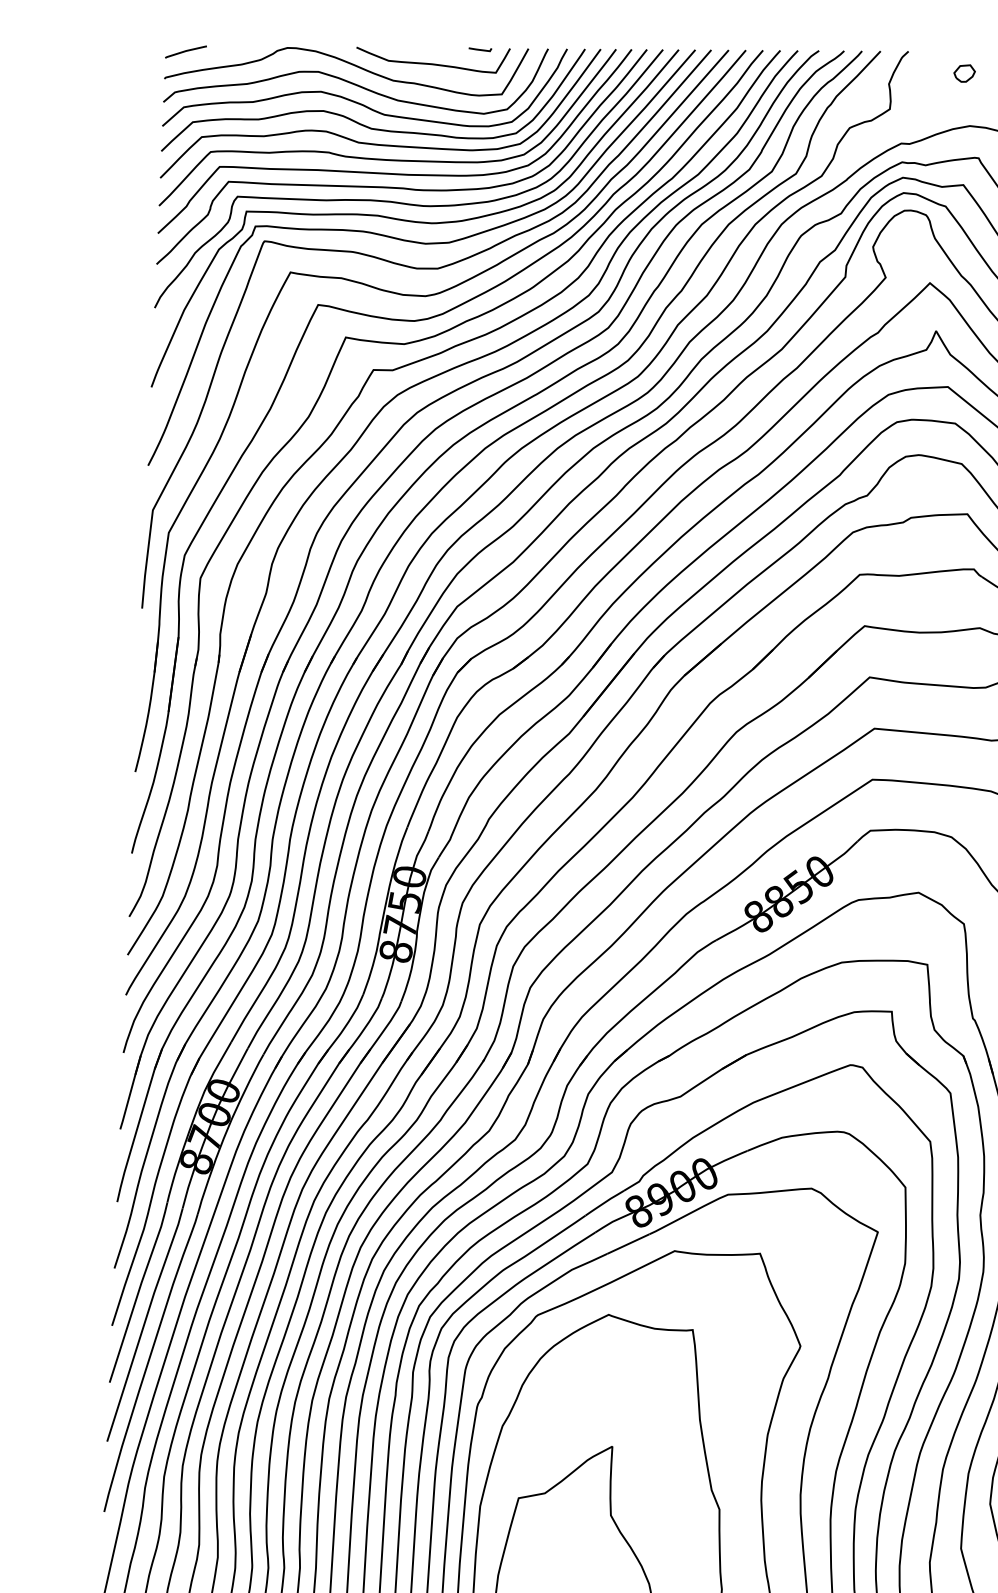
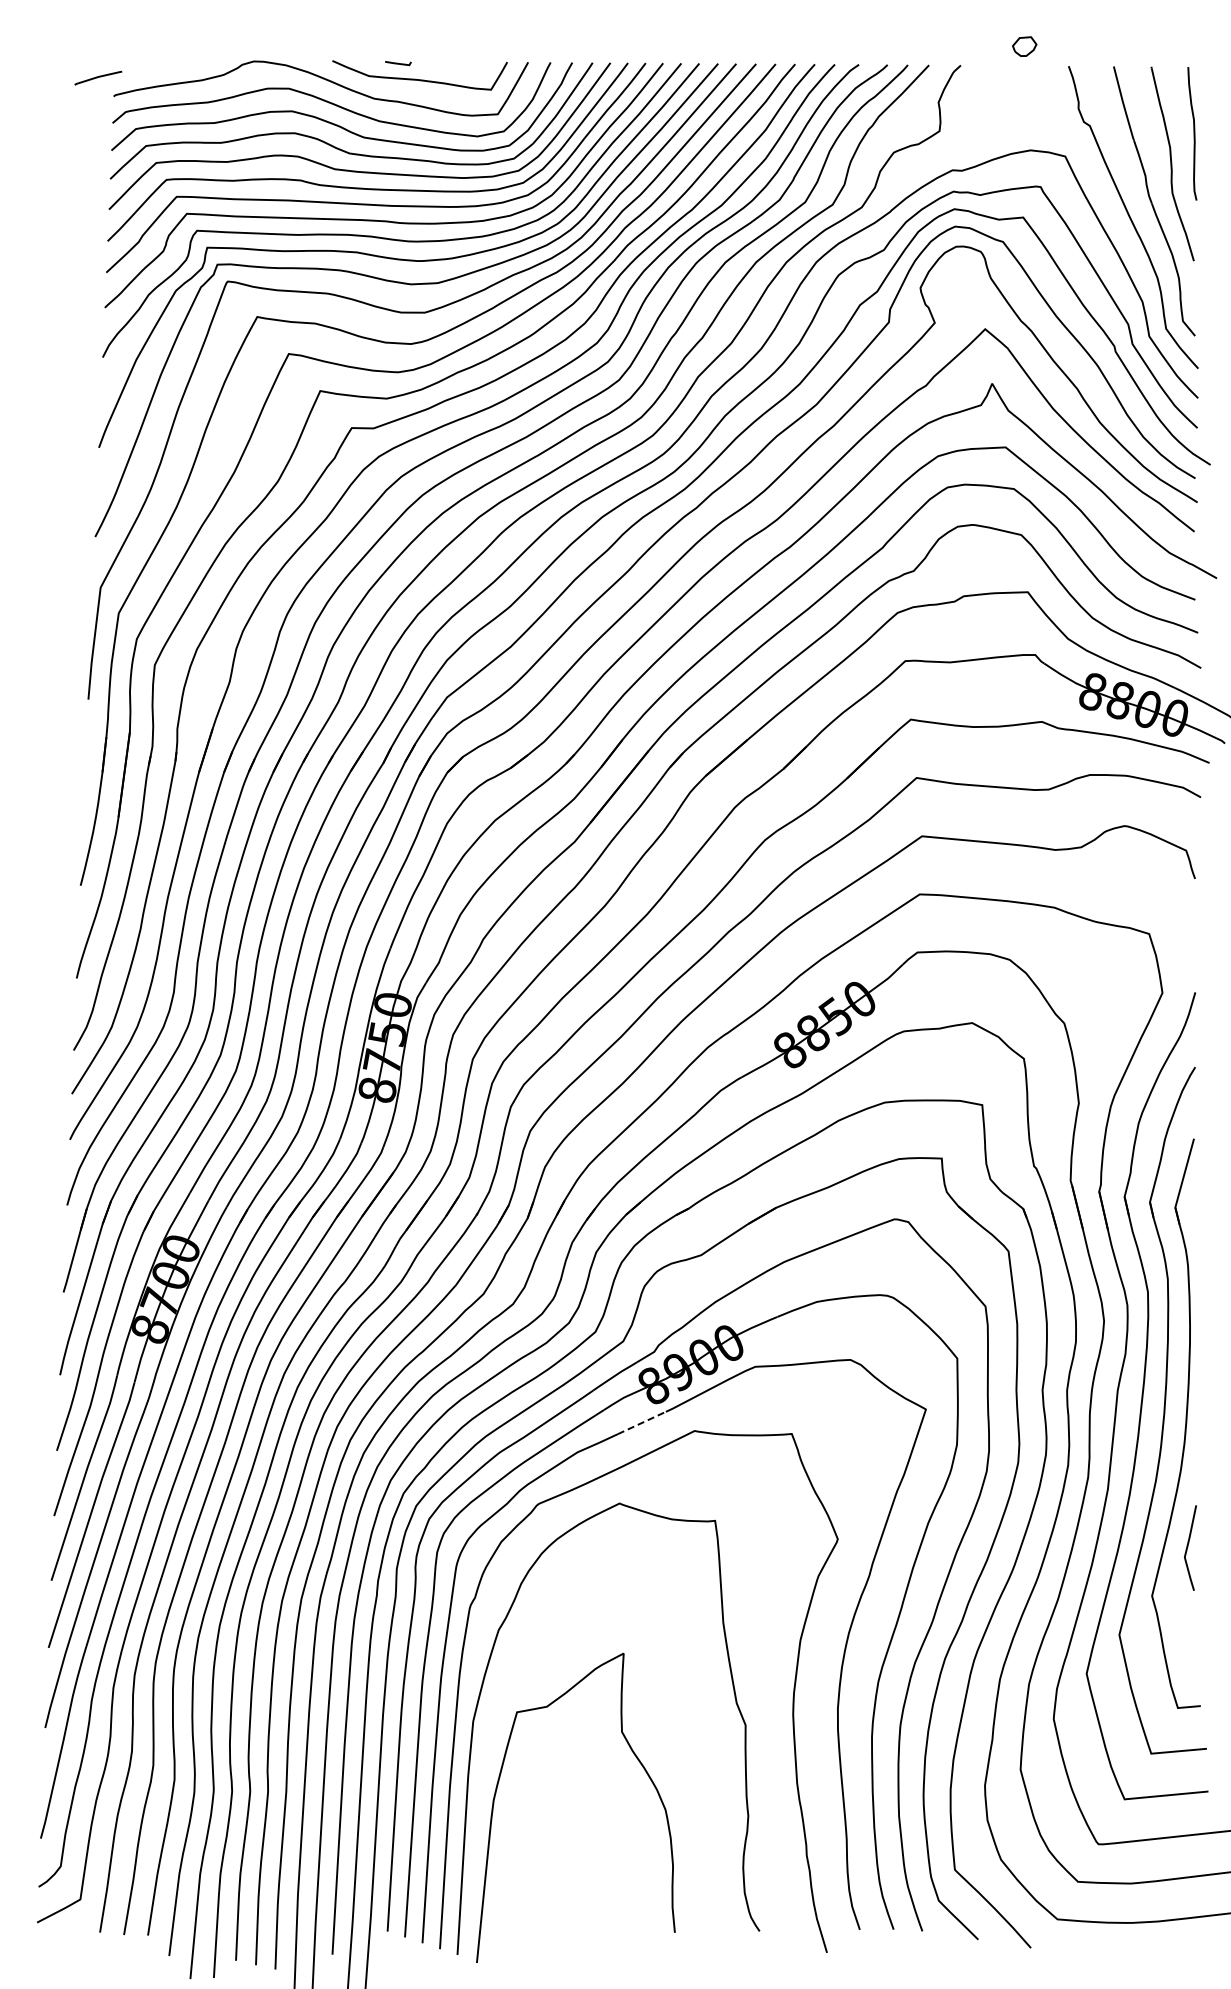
line: (480, 49) -> (398, 63), moved
line: (186, 51) -> (98, 77), moved
part: (964, 73) -> (1024, 46), moved
line: (628, 1244) -> (641, 1423), solid -> dashed

